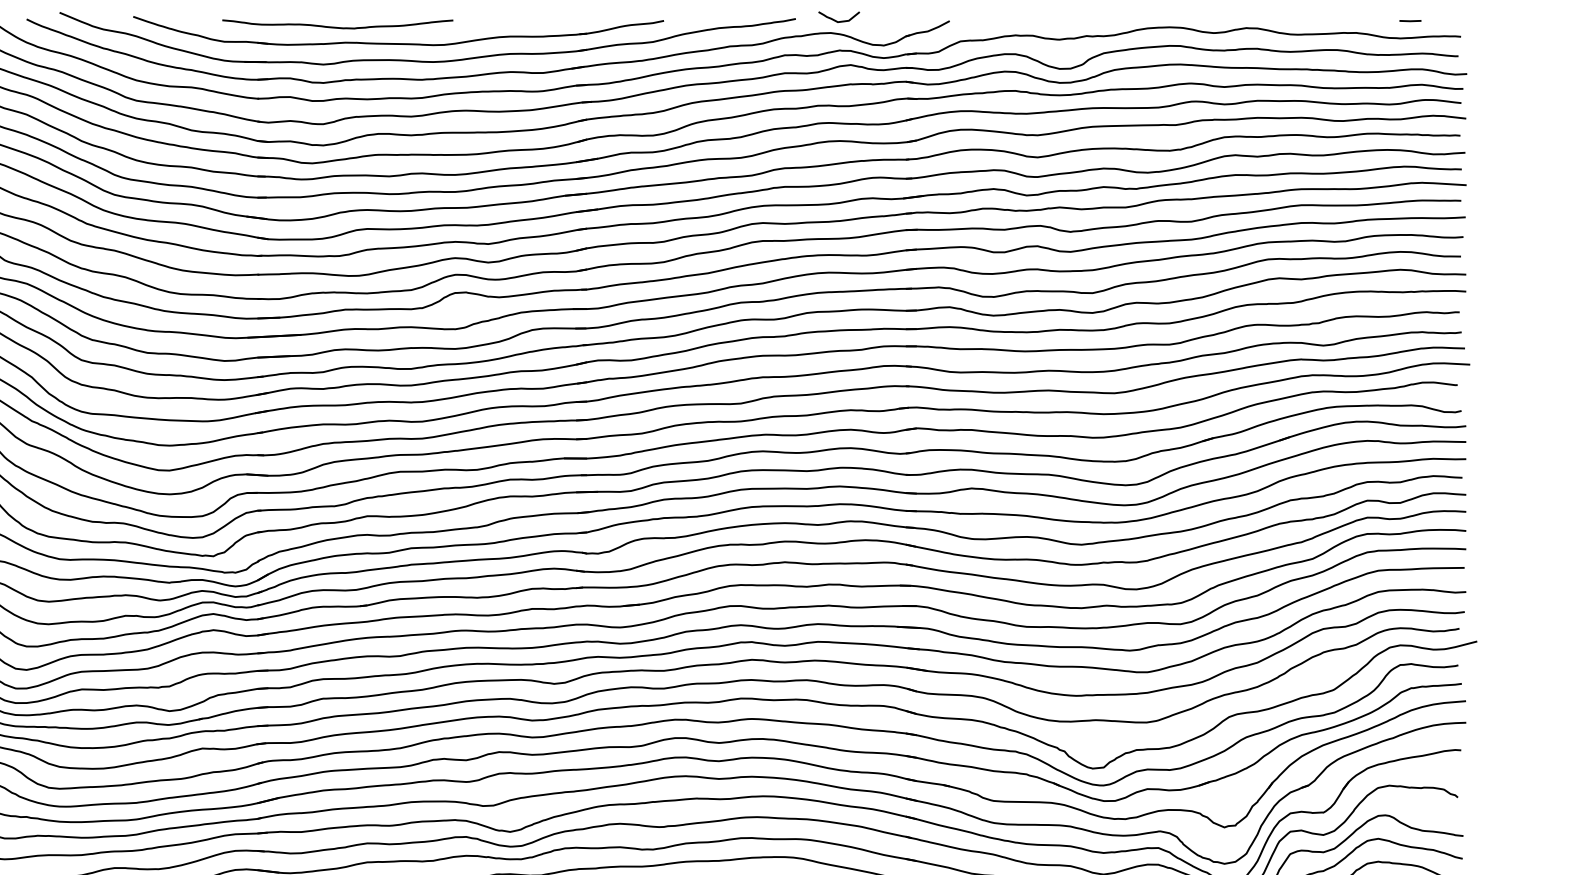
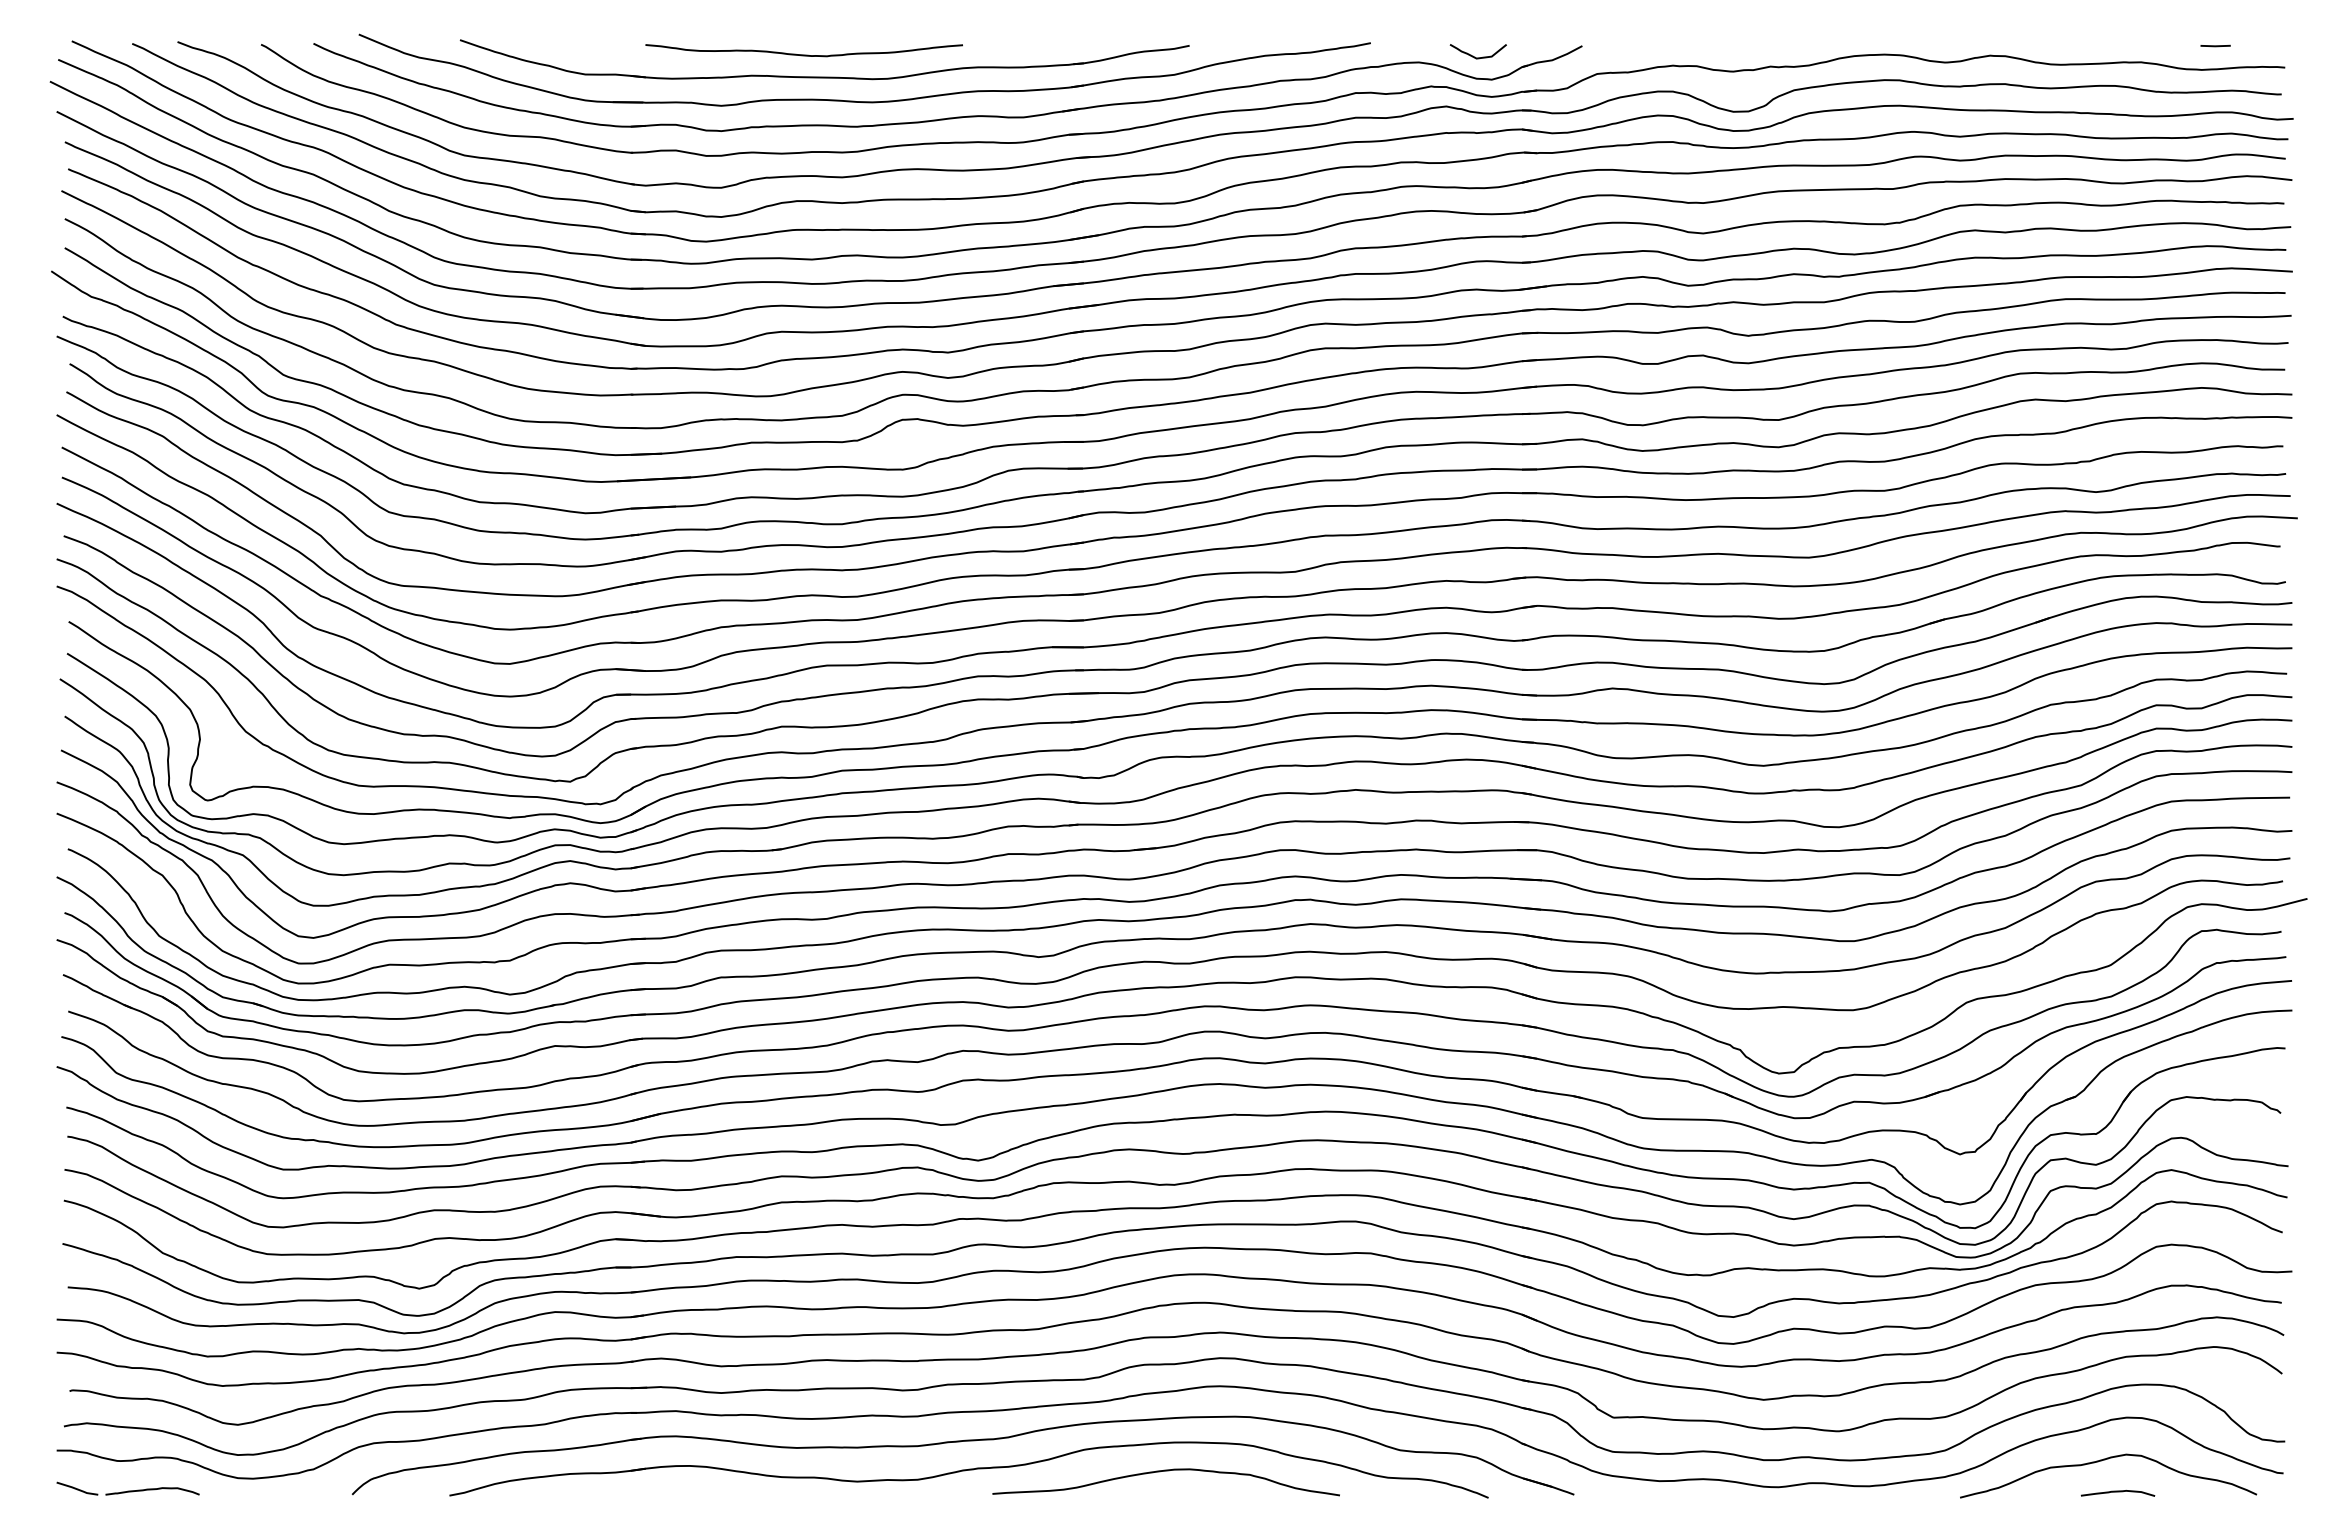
curve: (837, 20) -> (1475, 56), moved
curve: (337, 27) -> (803, 54), moved

